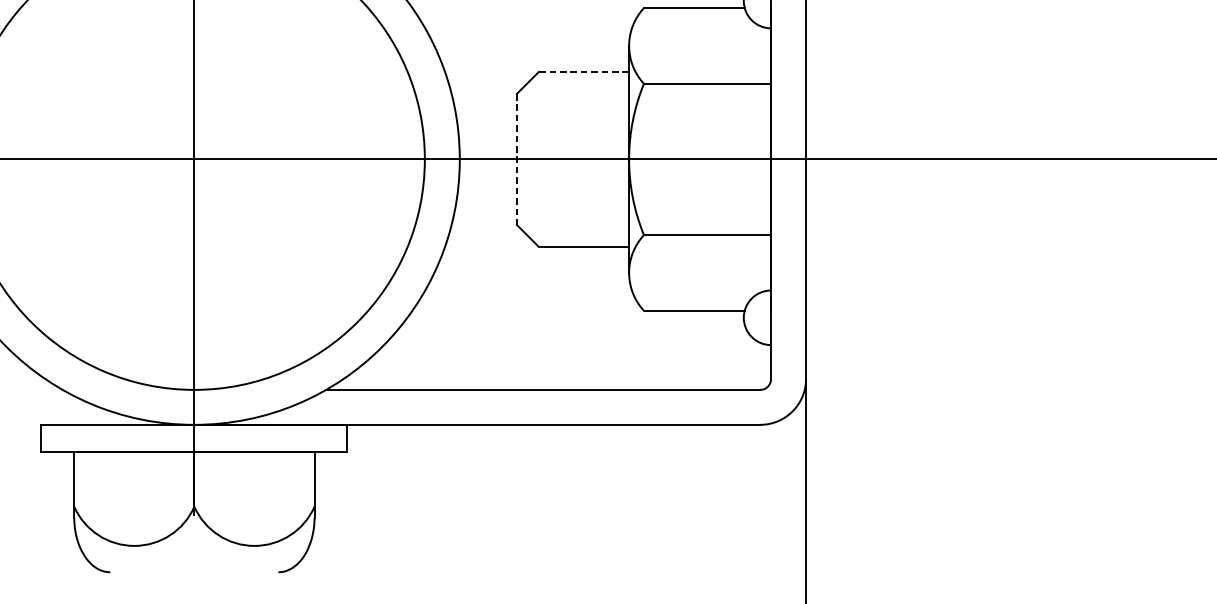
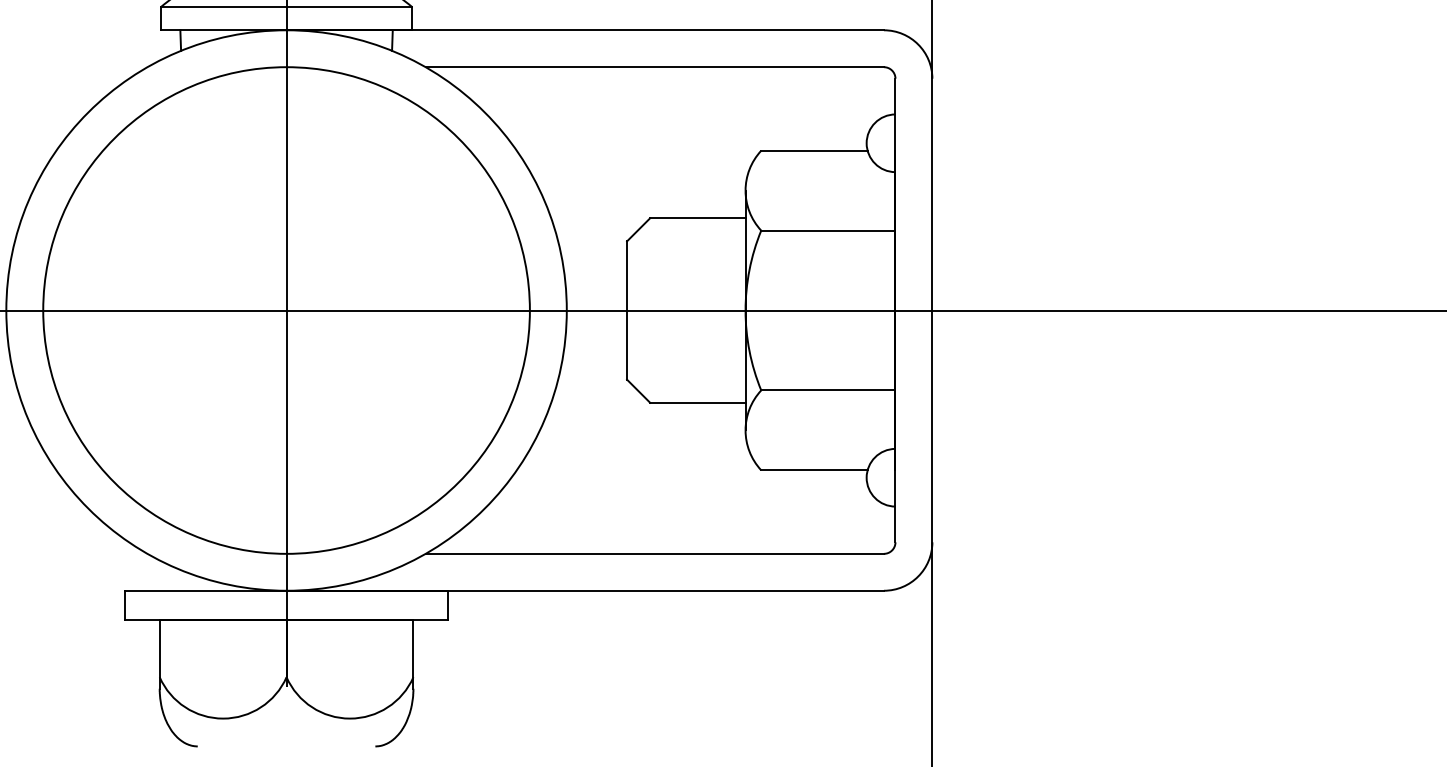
line: (583, 72) -> (697, 218), dashed -> solid
line: (517, 160) -> (627, 311), dashed -> solid

